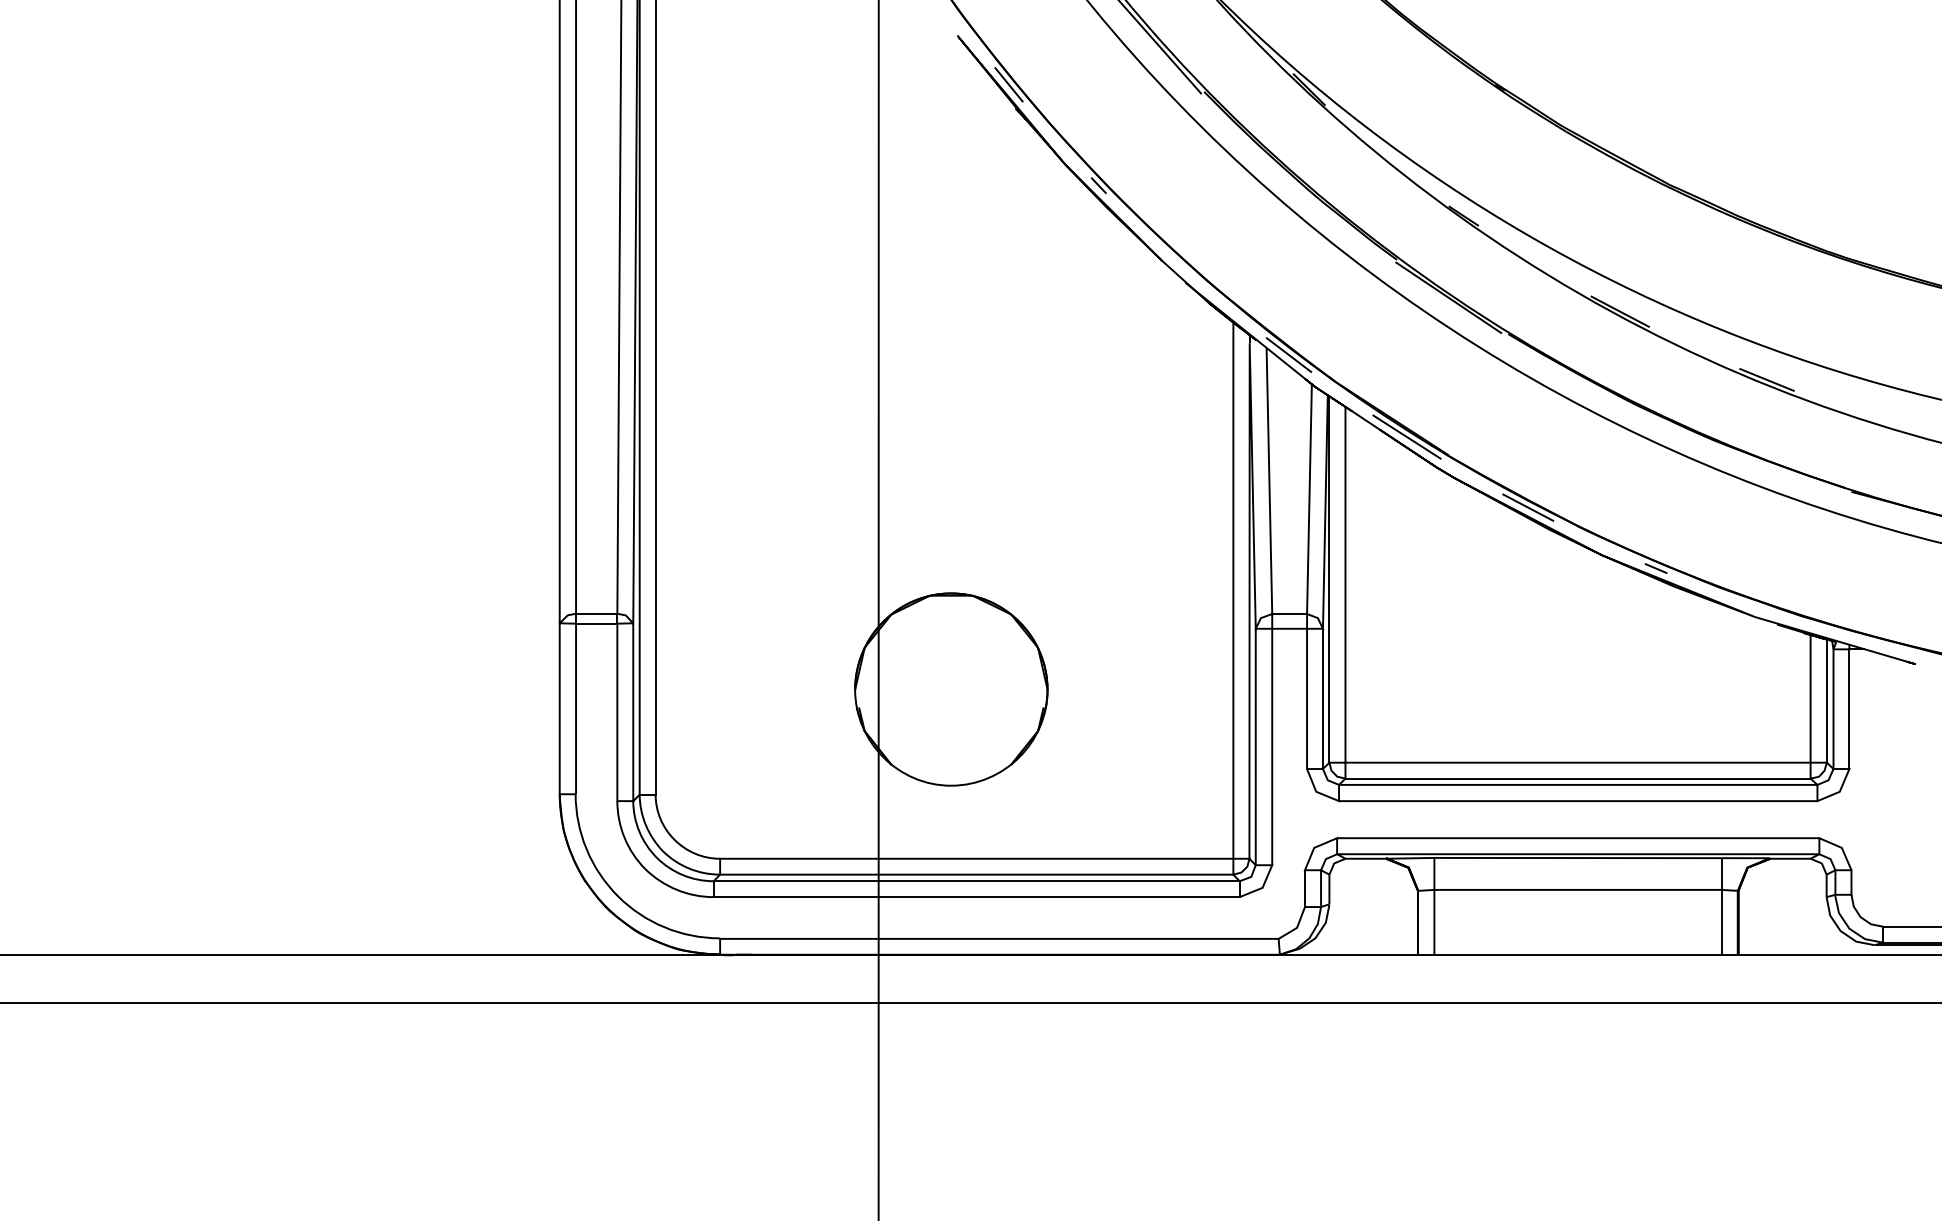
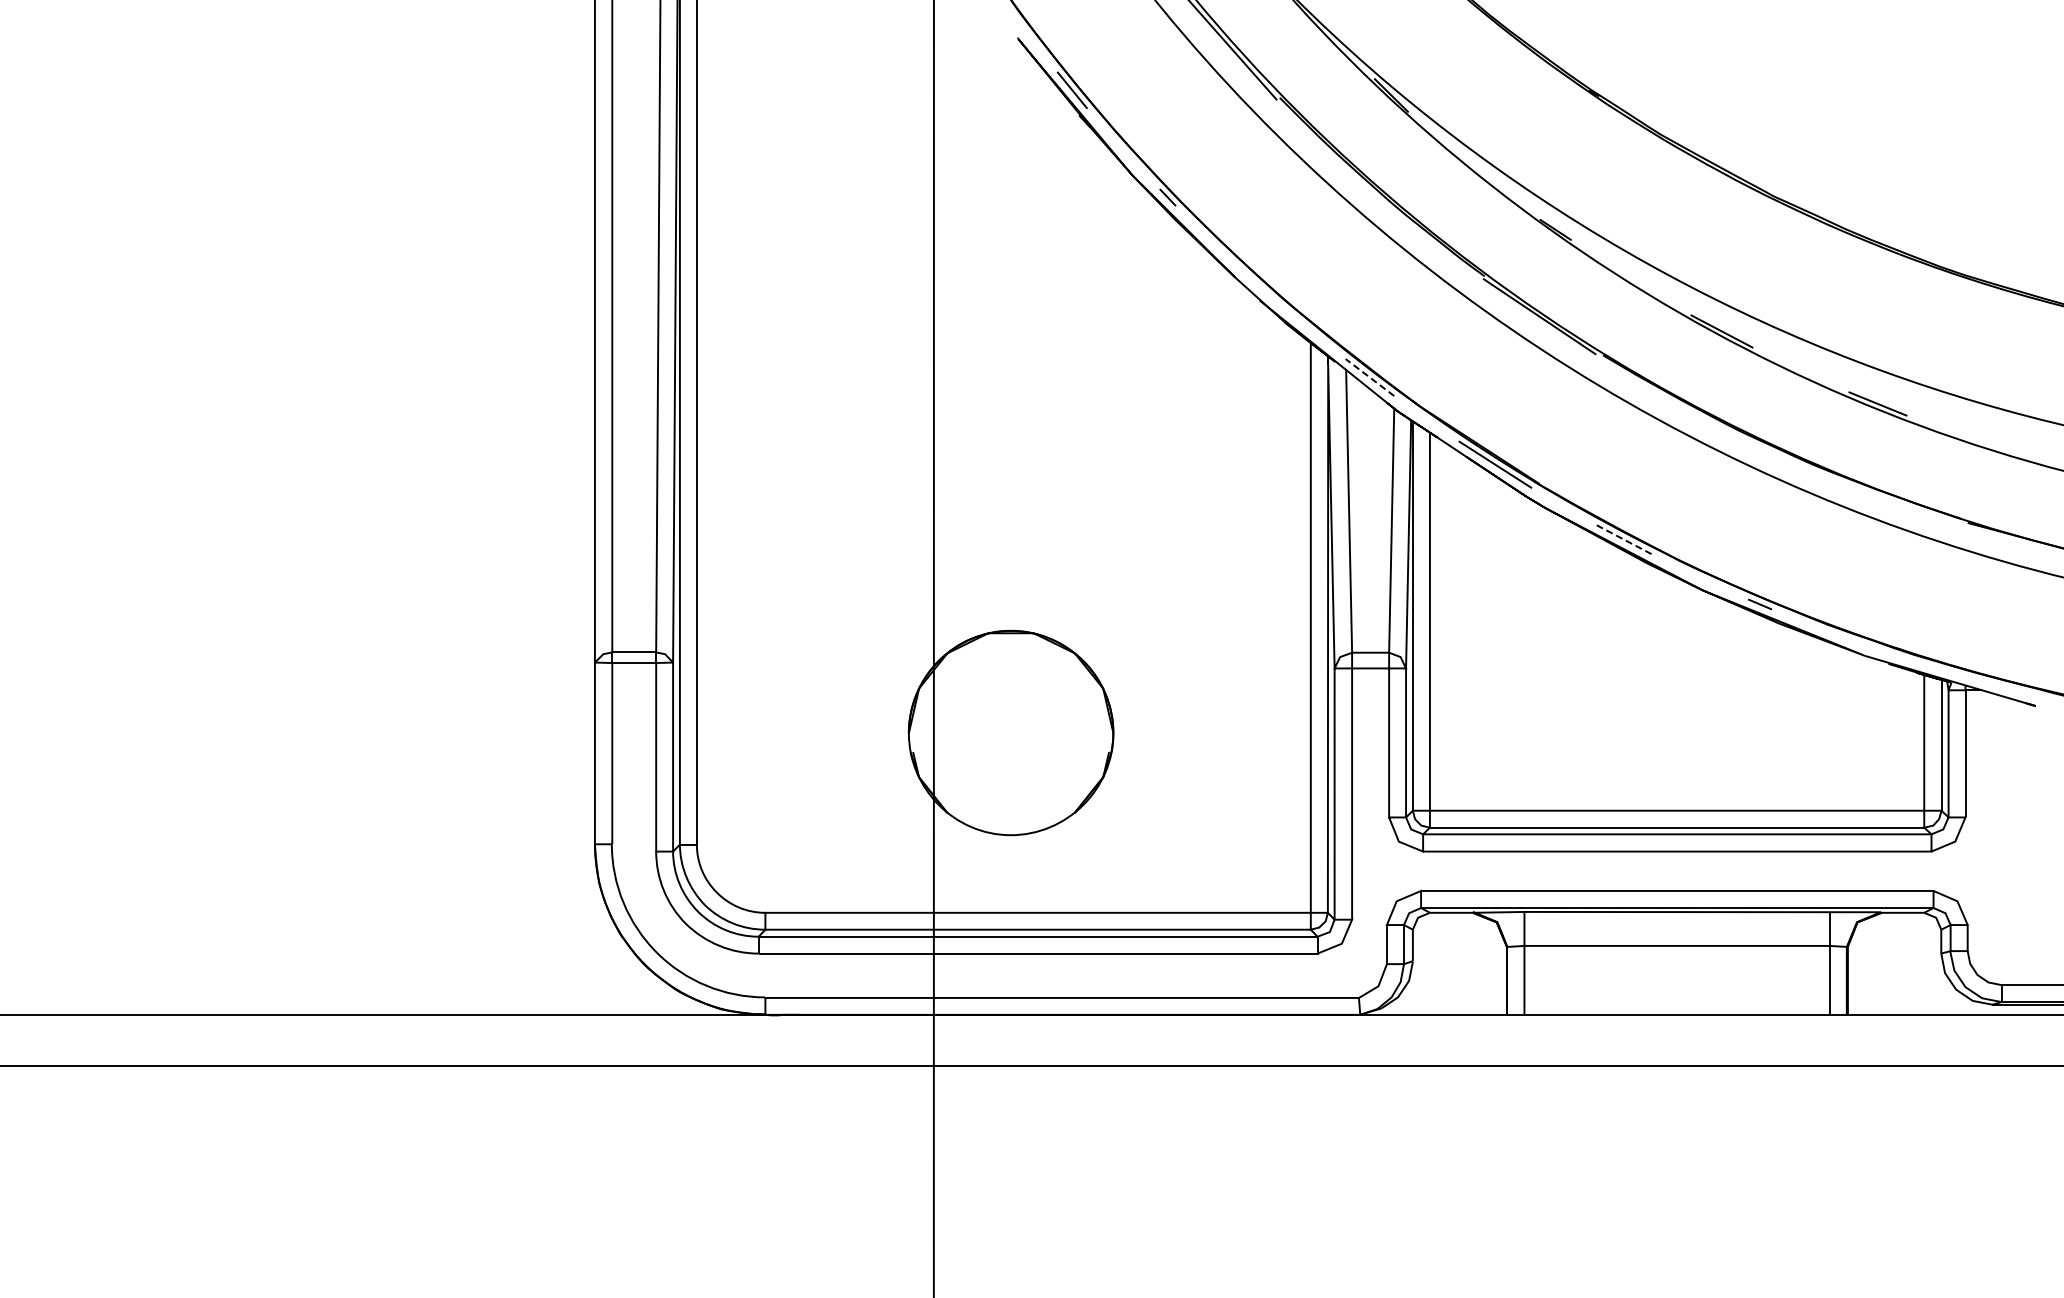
line: (1288, 355) -> (1369, 377), solid -> dashed
line: (1528, 507) -> (1624, 539), solid -> dashed

